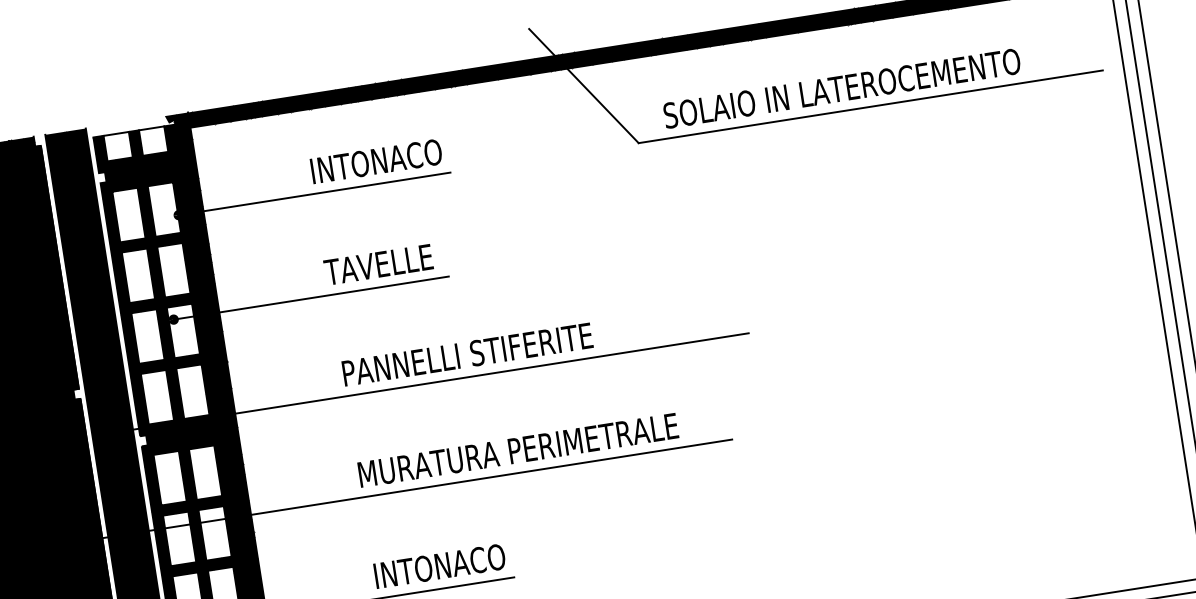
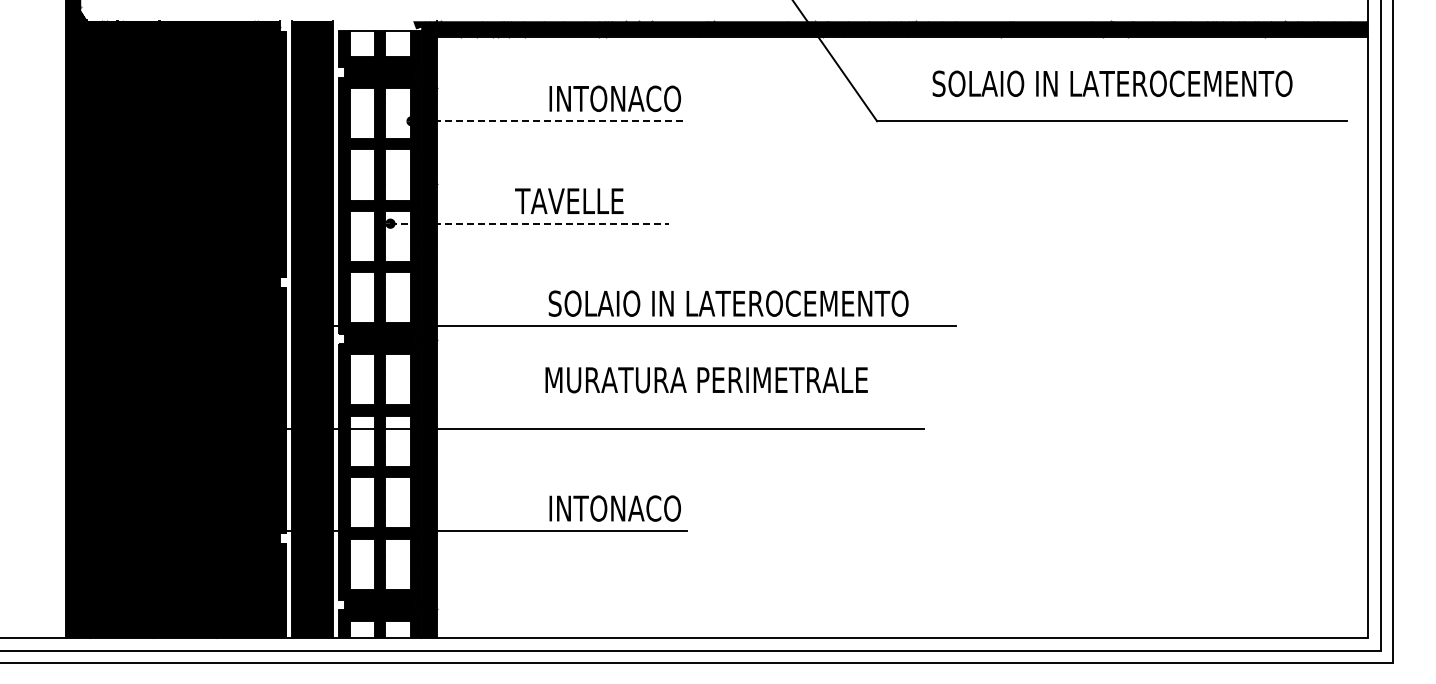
text: (842, 88) -> (1112, 83), moved
line: (315, 194) -> (549, 121), solid -> dashed
text: (378, 264) -> (569, 200), moved
line: (312, 297) -> (530, 223), solid -> dashed
text: (520, 346) -> (728, 303), PANNELLI STIFERITE -> SOLAIO IN LATEROCEMENTO
text: (518, 450) -> (706, 380), moved

